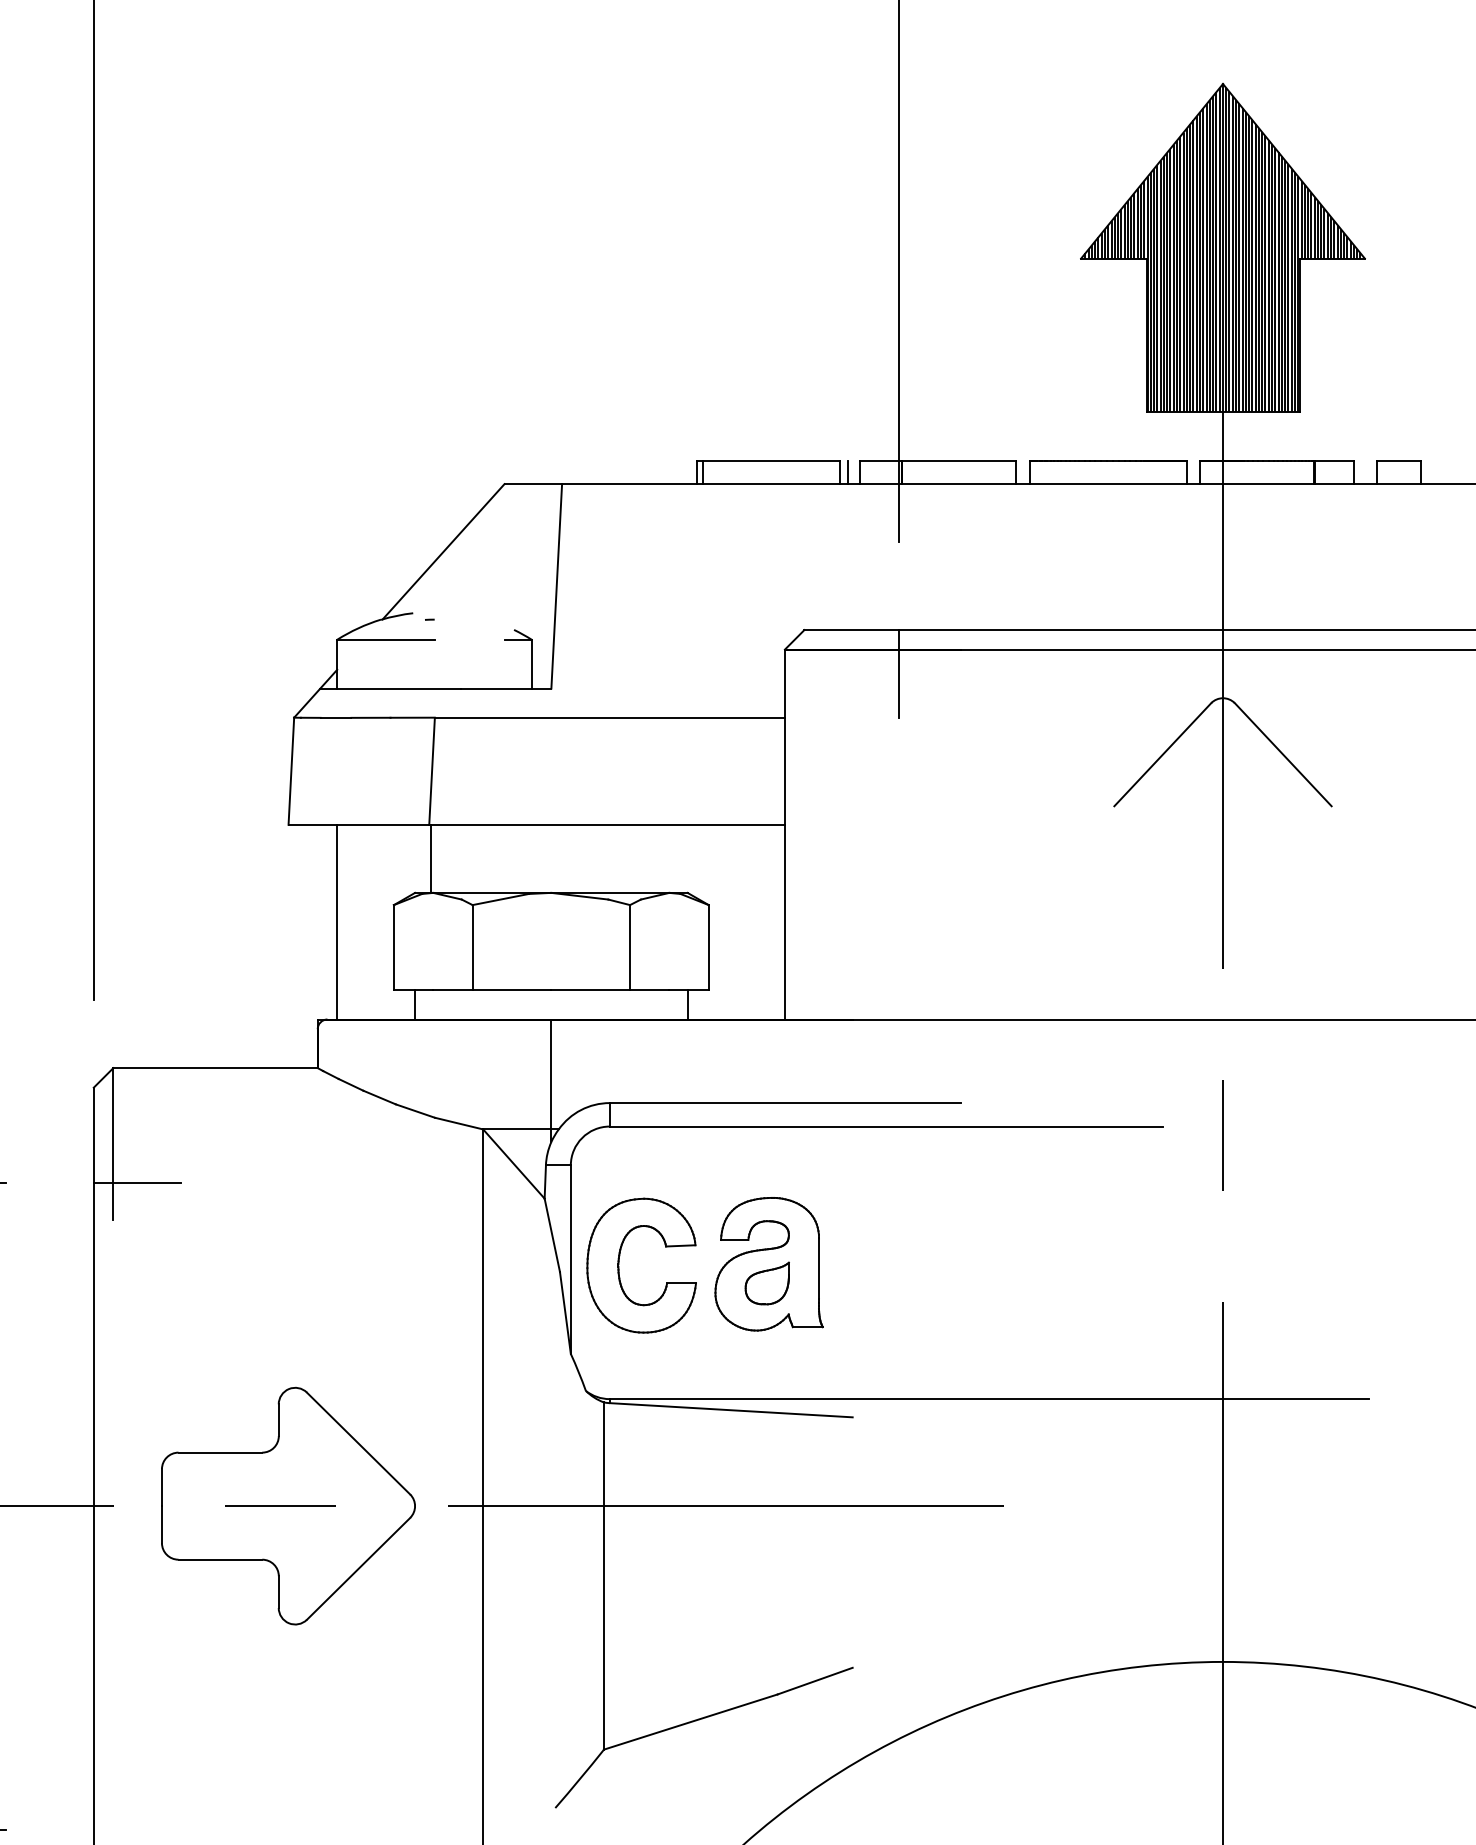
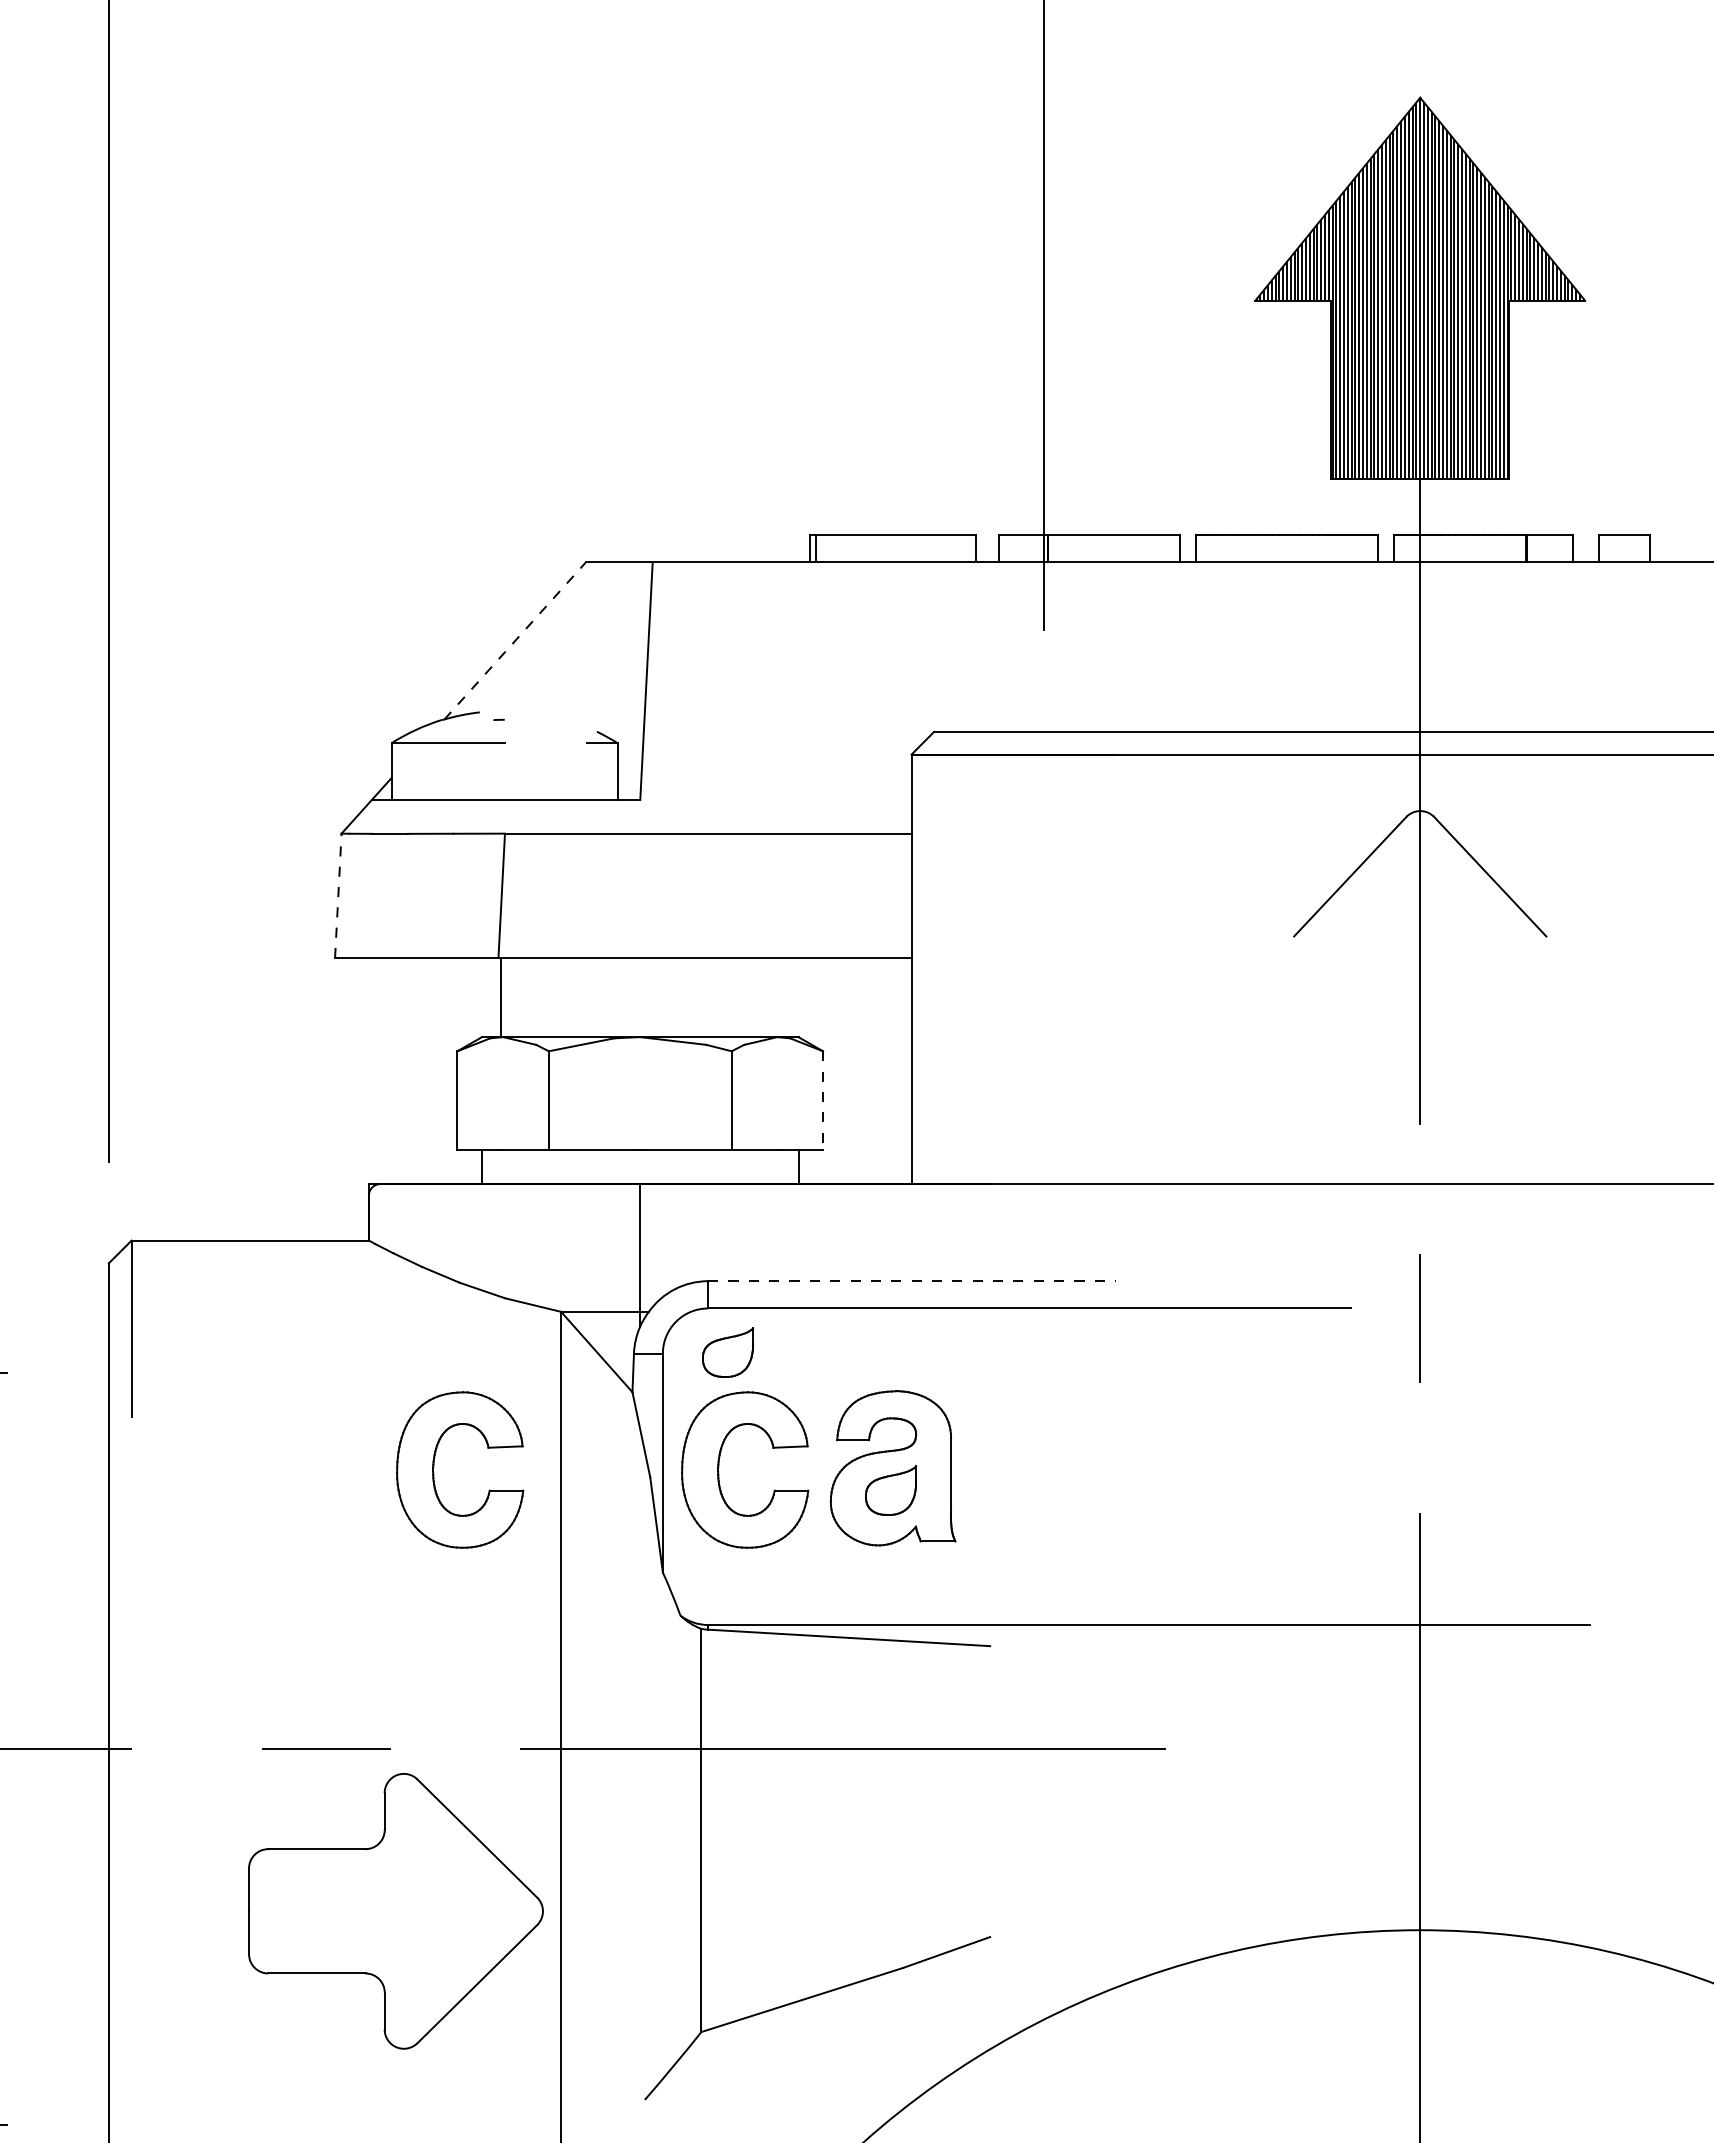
line: (847, 472) -> (984, 548), removed
line: (443, 552) -> (515, 641), solid -> dashed
line: (899, 673) -> (1044, 782), removed
line: (291, 770) -> (338, 895), solid -> dashed
line: (337, 922) -> (391, 1071), removed
line: (709, 948) -> (823, 1101), solid -> dashed
line: (784, 1103) -> (911, 1281), solid -> dashed
part: (627, 1164) -> (728, 1352), added
line: (137, 1182) -> (159, 1373), removed
part: (374, 1263) -> (434, 1467), added
part: (288, 1506) -> (395, 1911), moved

